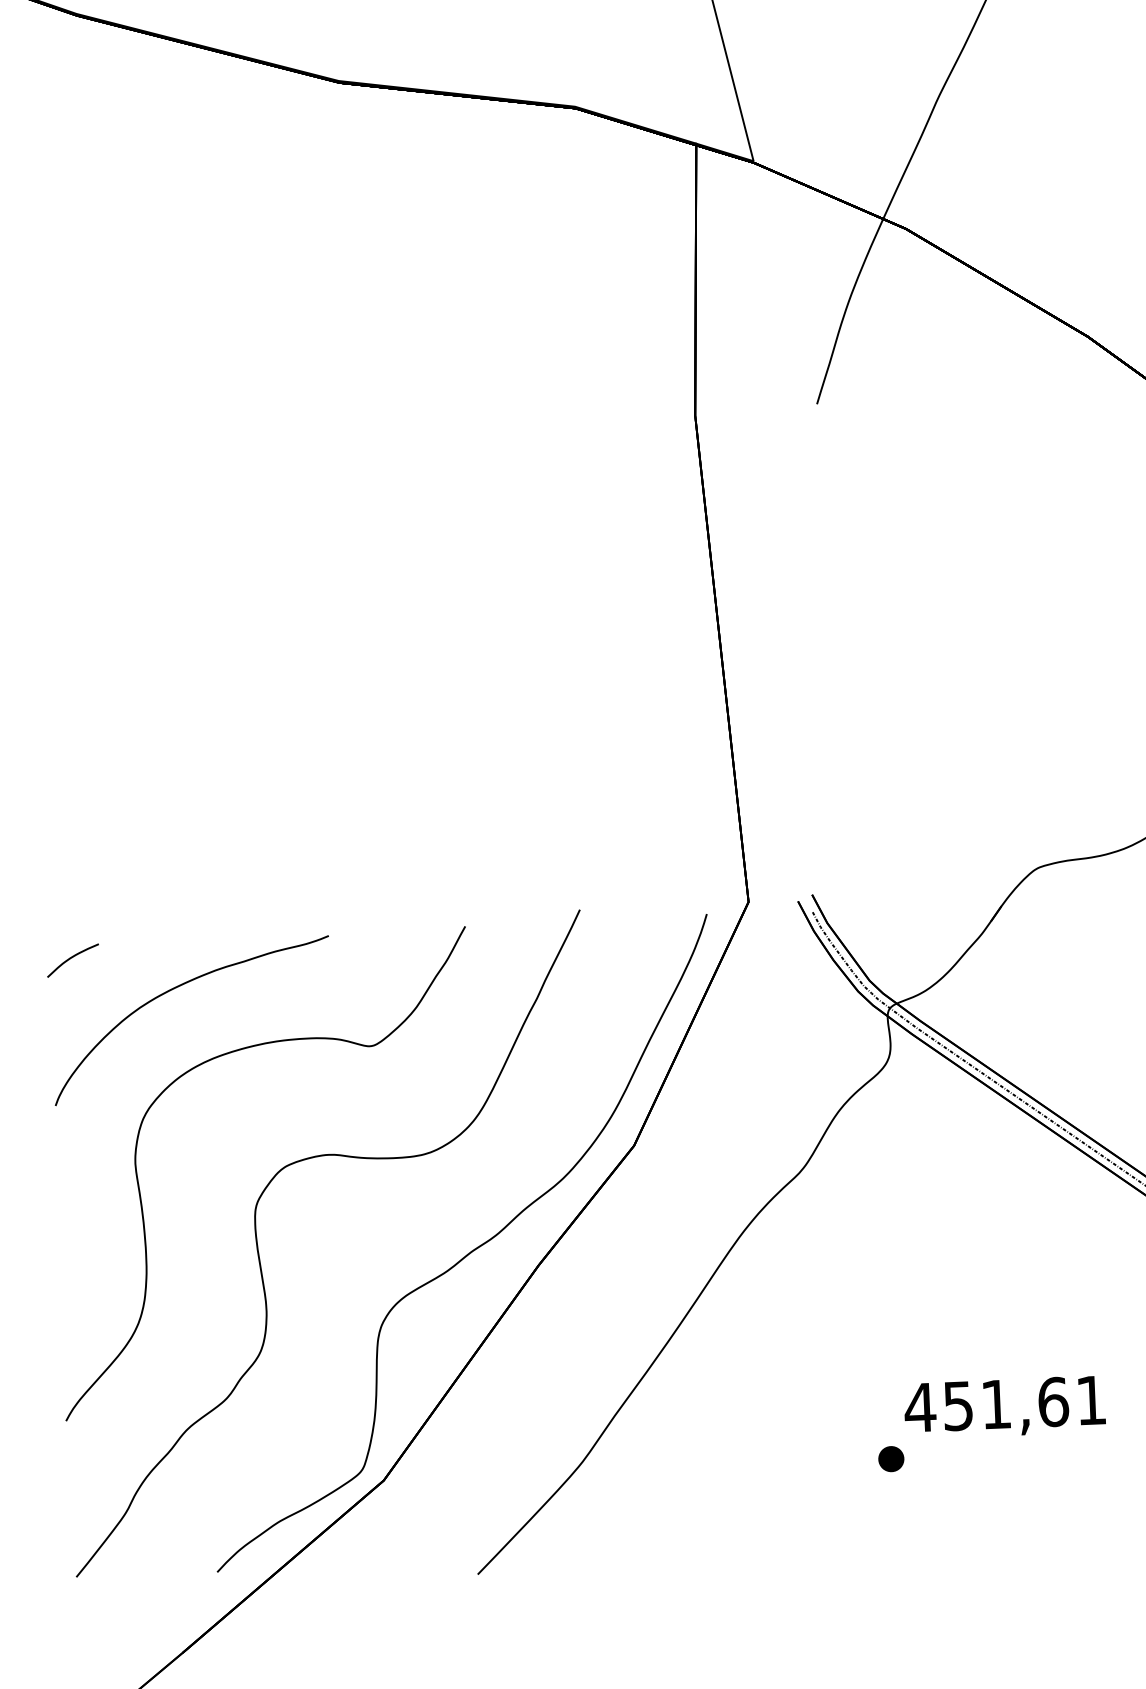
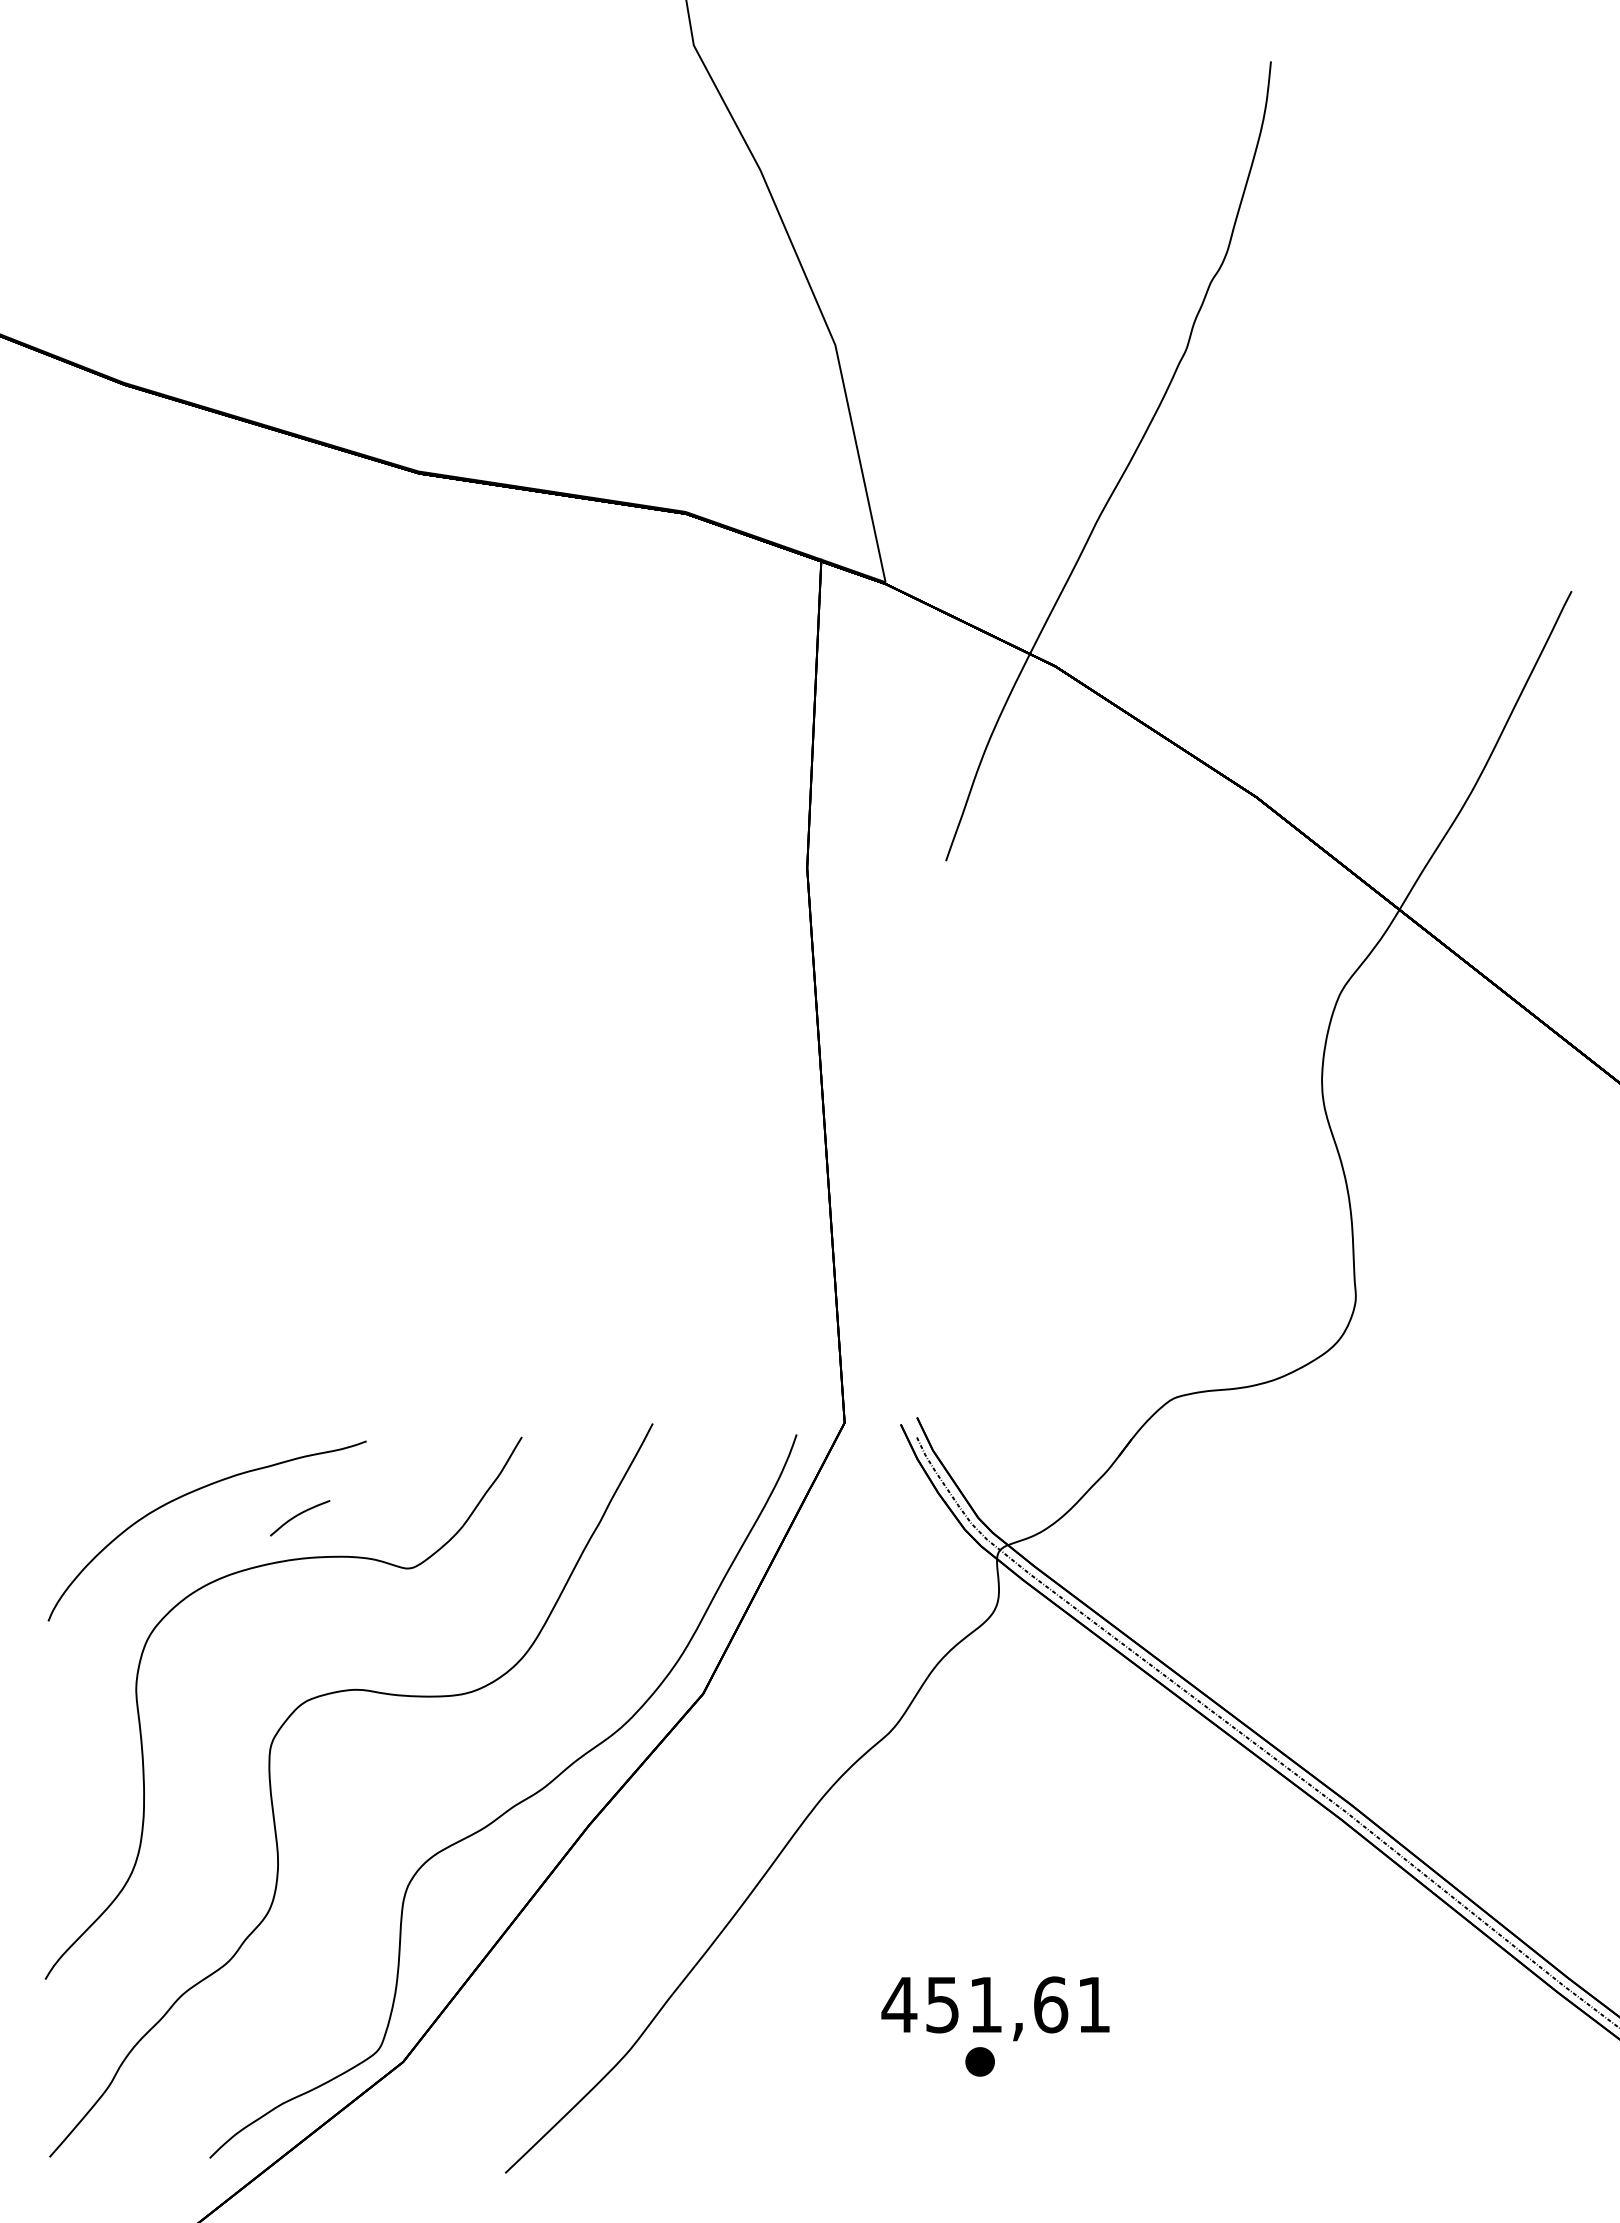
curve: (72, 958) -> (299, 1515), moved
text: (1004, 1407) -> (995, 2008), moved

